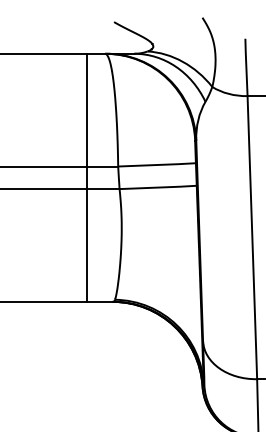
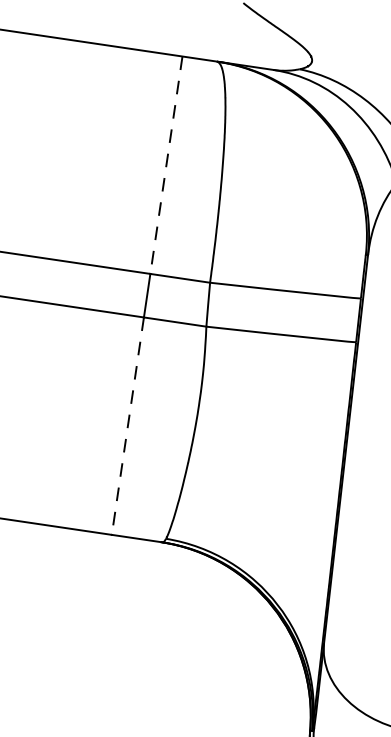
line: (87, 110) -> (166, 165), solid -> dashed
line: (87, 245) -> (128, 426), solid -> dashed

